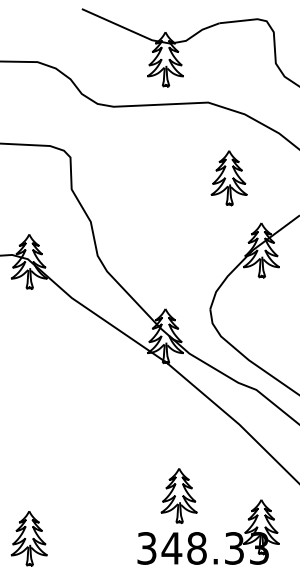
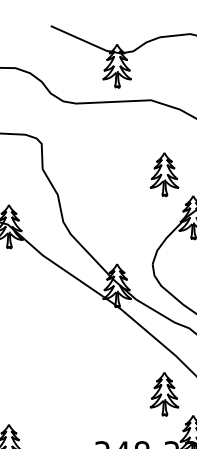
part: (228, 178) -> (163, 174), moved
part: (178, 496) -> (163, 394), moved

